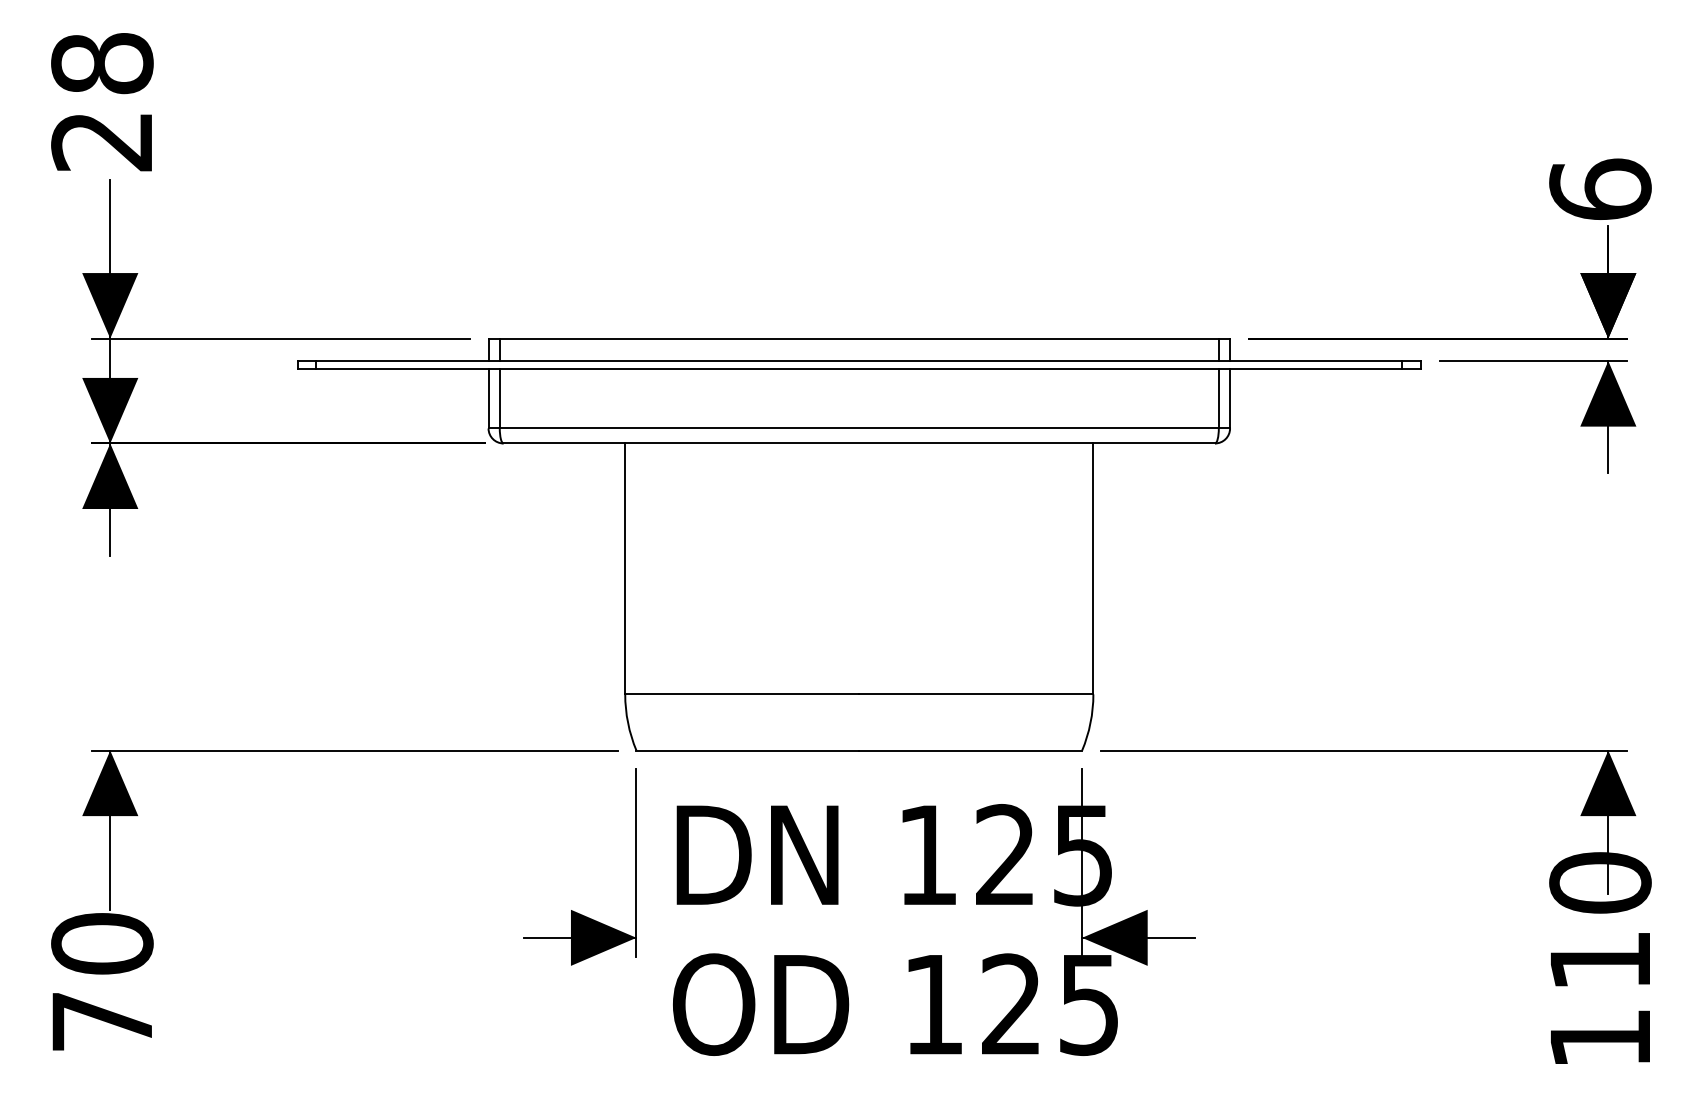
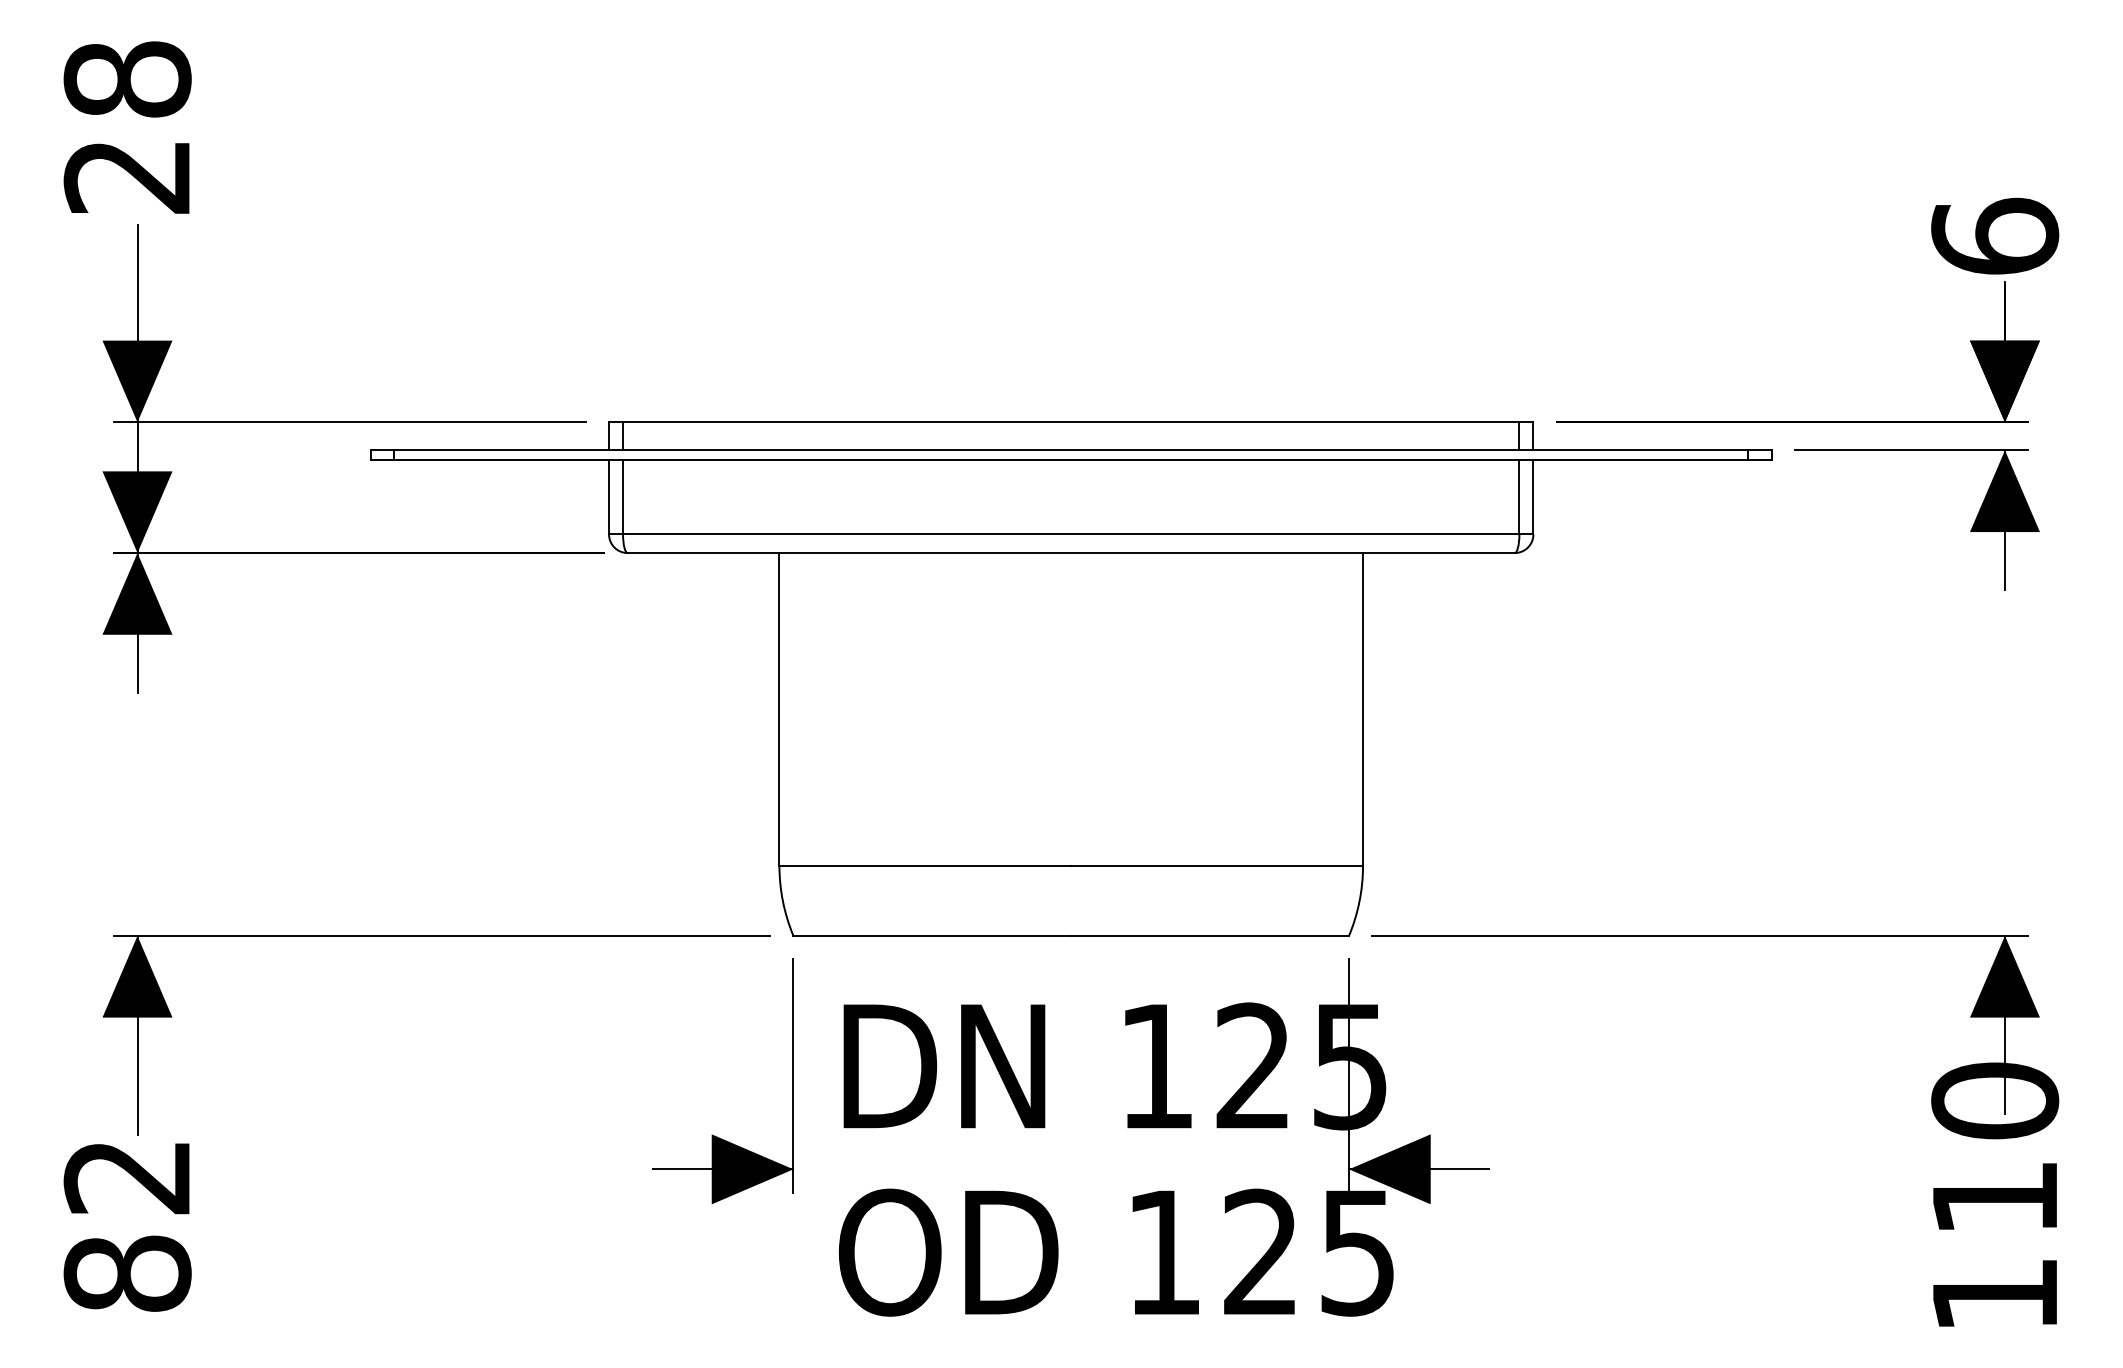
text: (102, 982) -> (127, 1225), 70 -> 82

